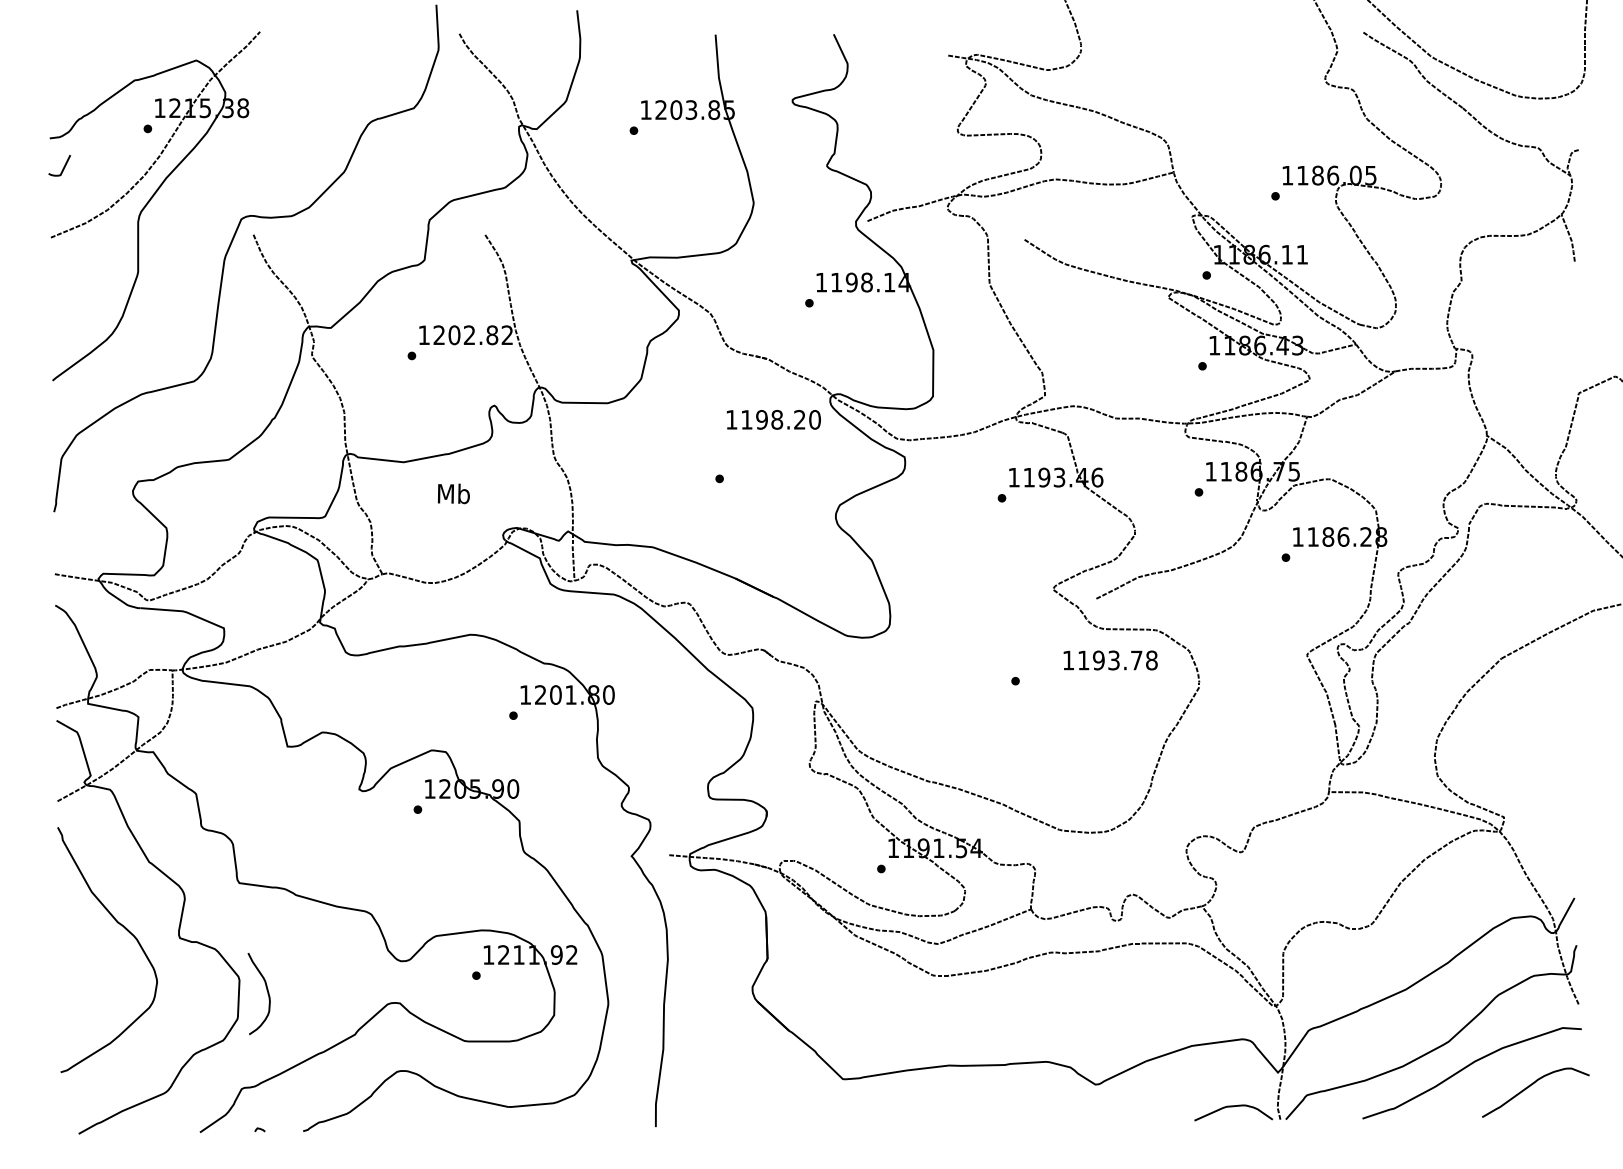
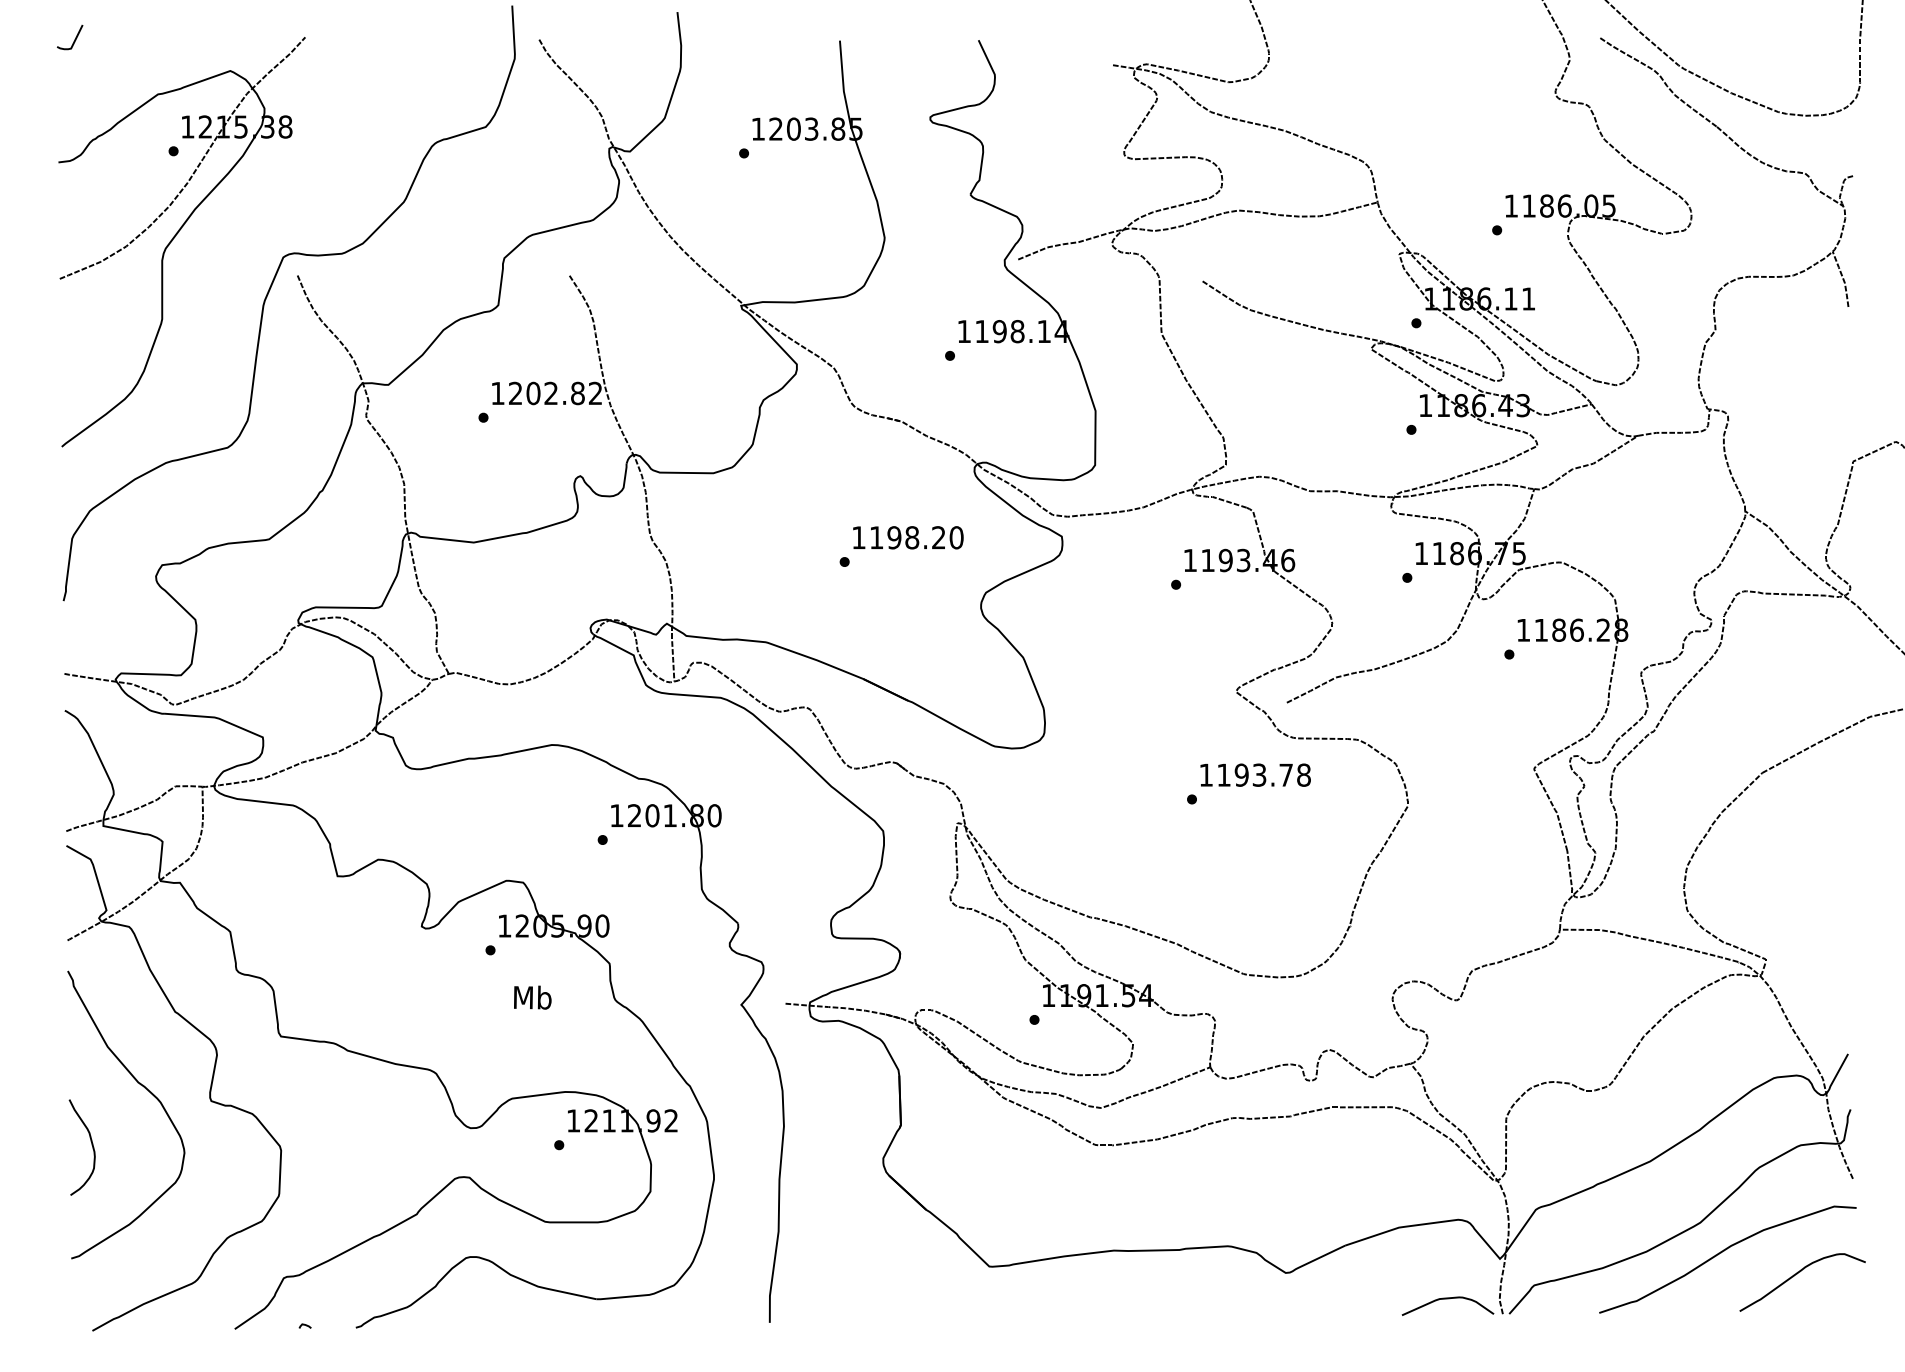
curve: (63, 167) -> (74, 39), moved
text: (774, 419) -> (908, 537), moved
text: (453, 493) -> (532, 997), moved
text: (1110, 659) -> (1255, 774), moved
curve: (267, 992) -> (91, 1145), moved

